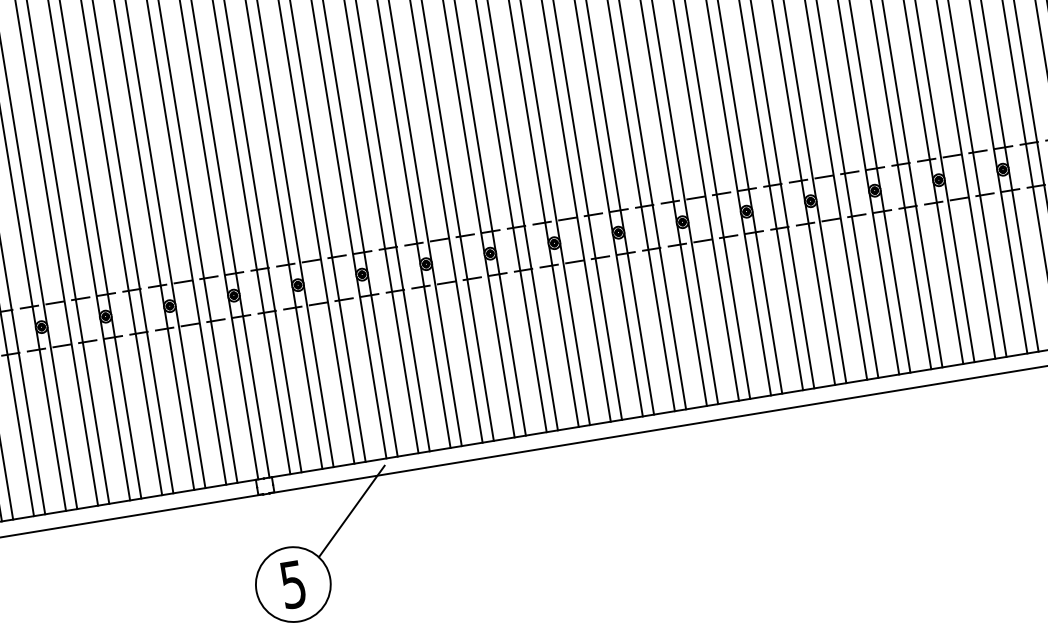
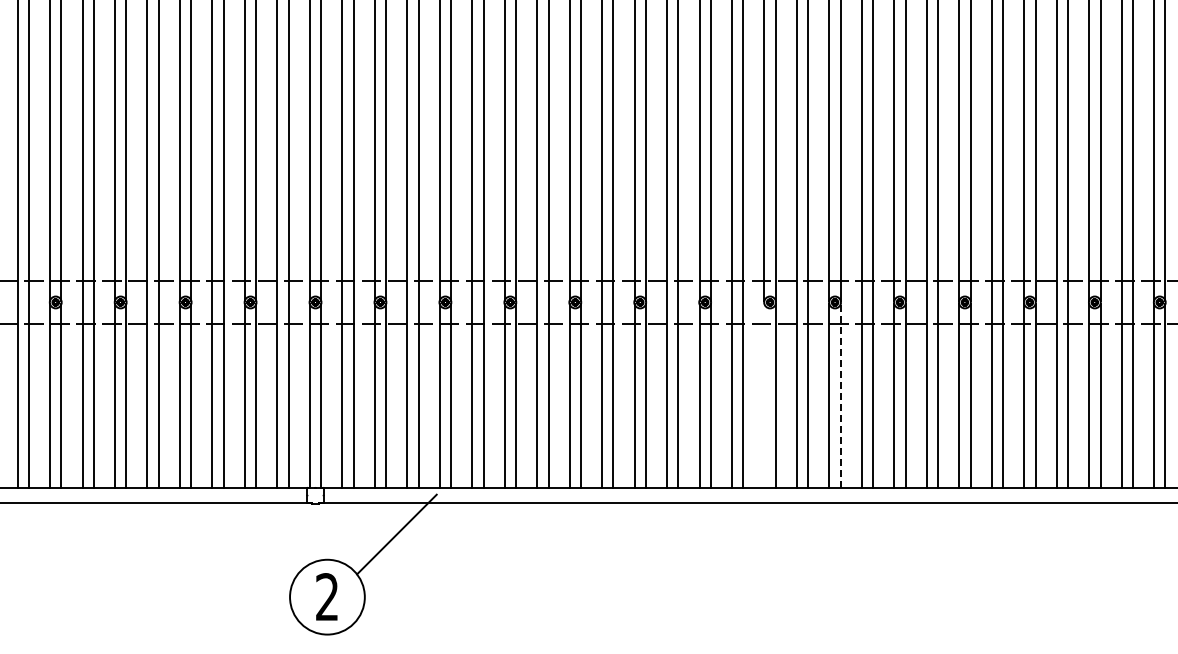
line: (767, 302) -> (840, 395), solid -> dashed
line: (692, 314) -> (764, 395), removed
text: (293, 584) -> (327, 597), 5 -> 2

